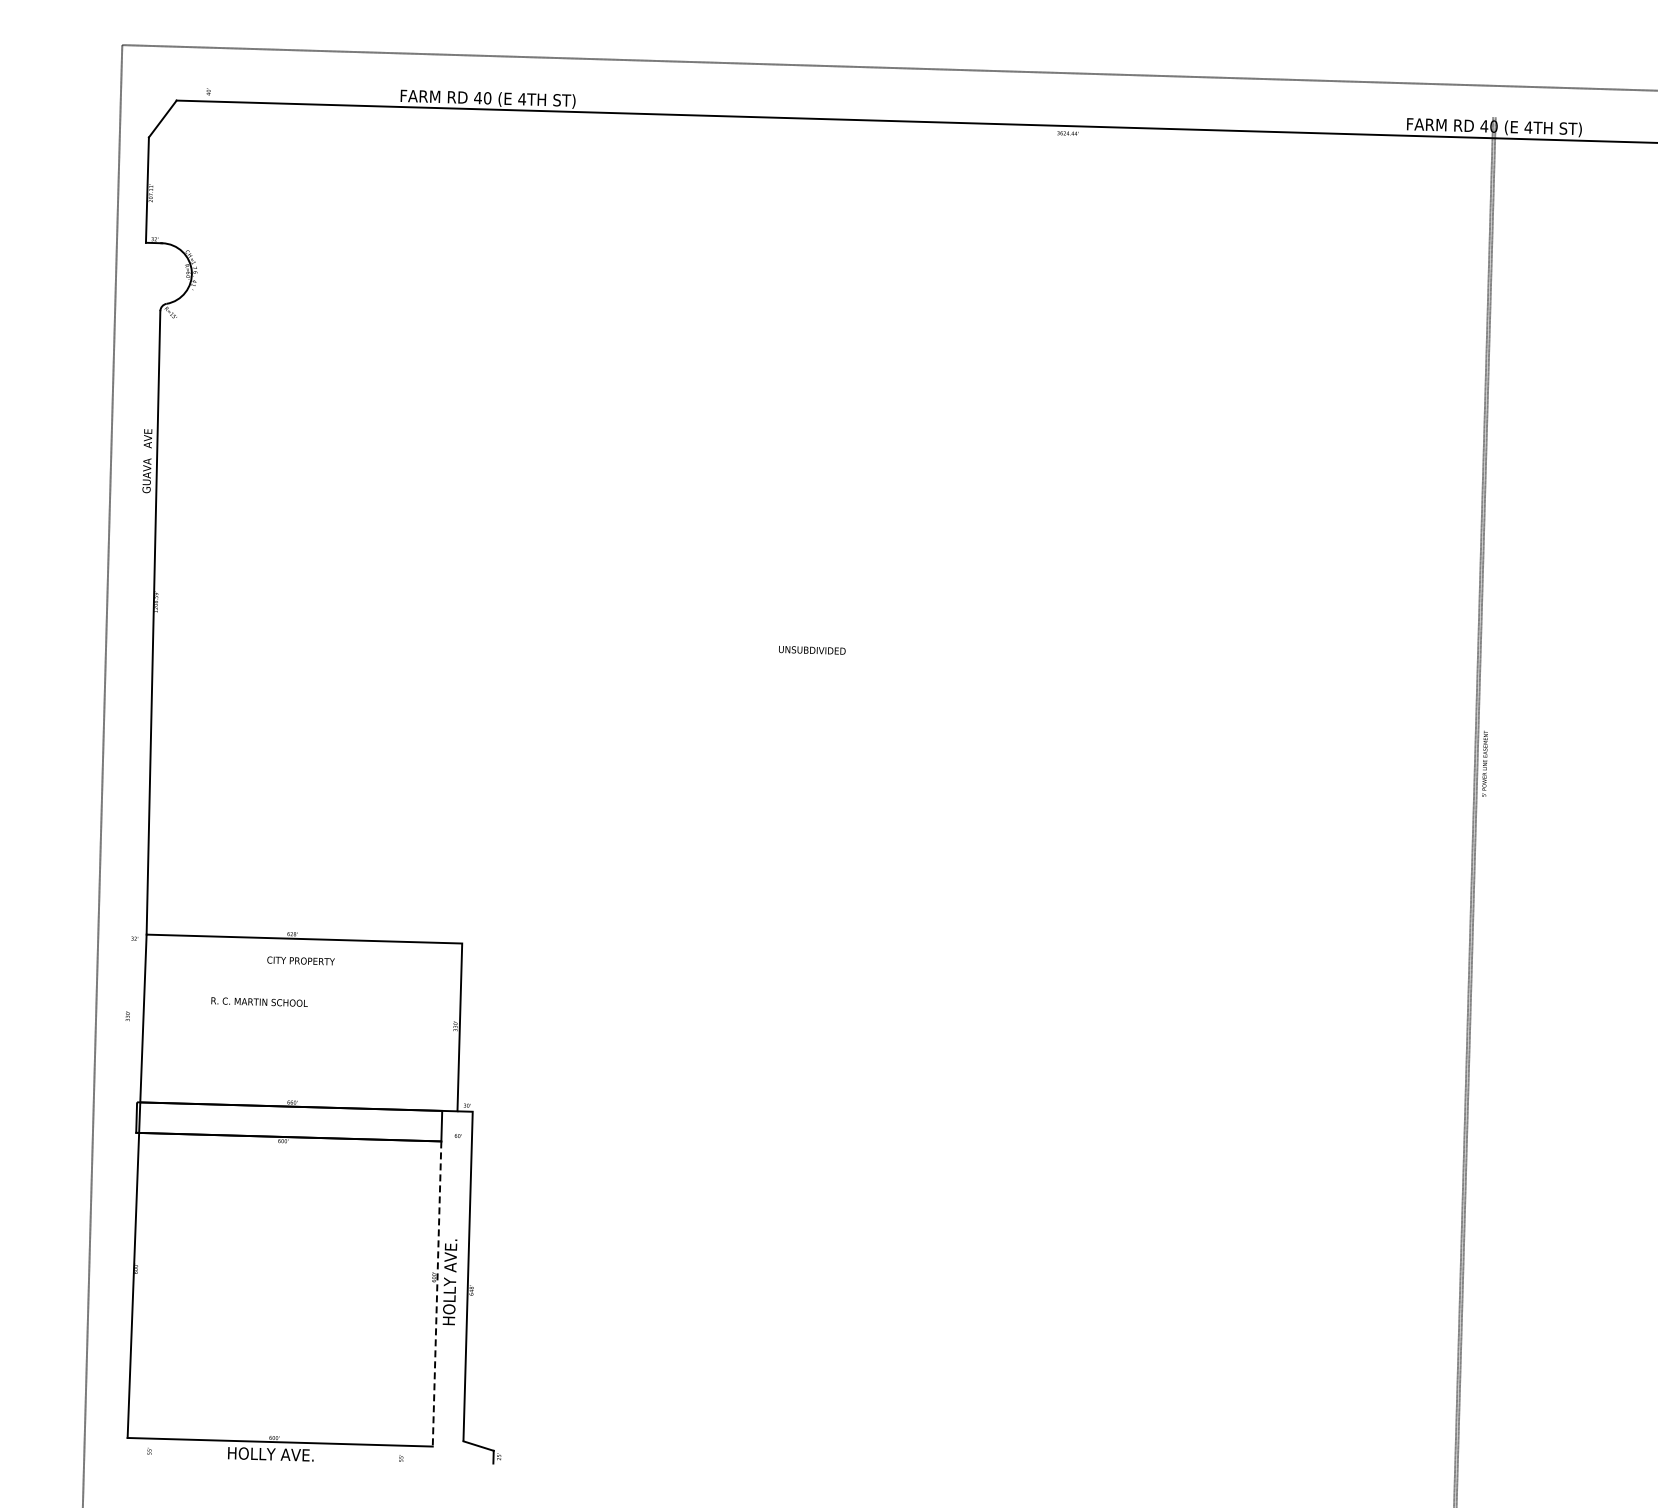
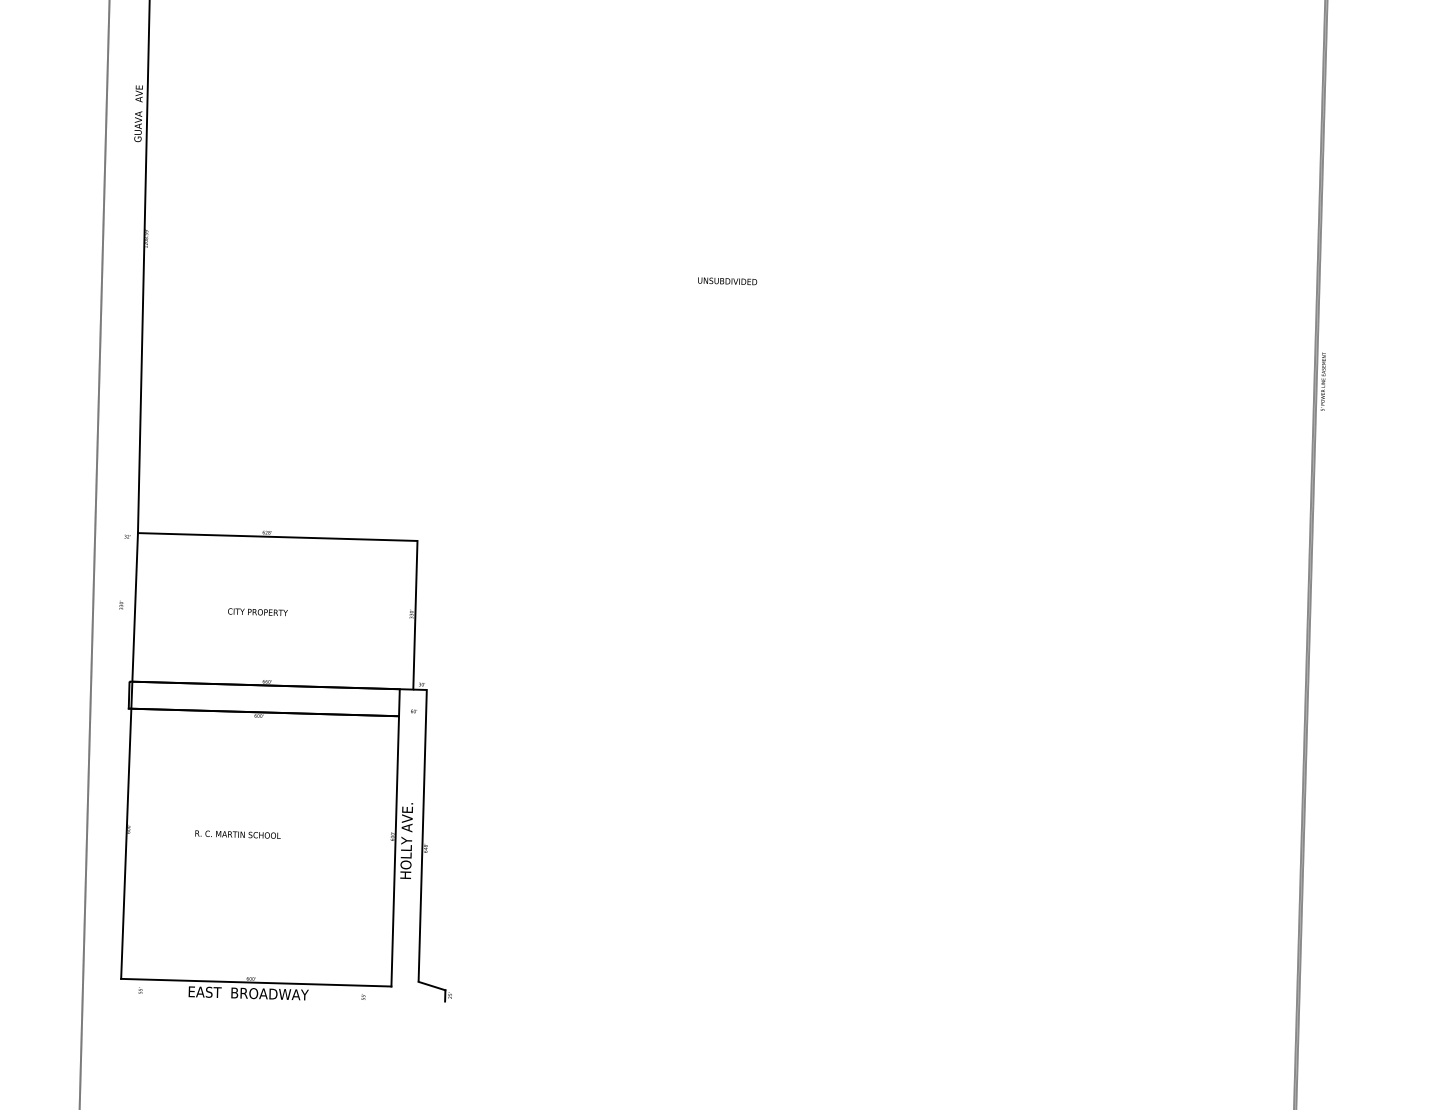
text: (300, 960) -> (257, 611), moved
text: (259, 1001) -> (237, 834), moved
line: (437, 1293) -> (395, 850), dashed -> solid
text: (271, 1454) -> (248, 993), HOLLY AVE. -> EAST  BROADWAY

